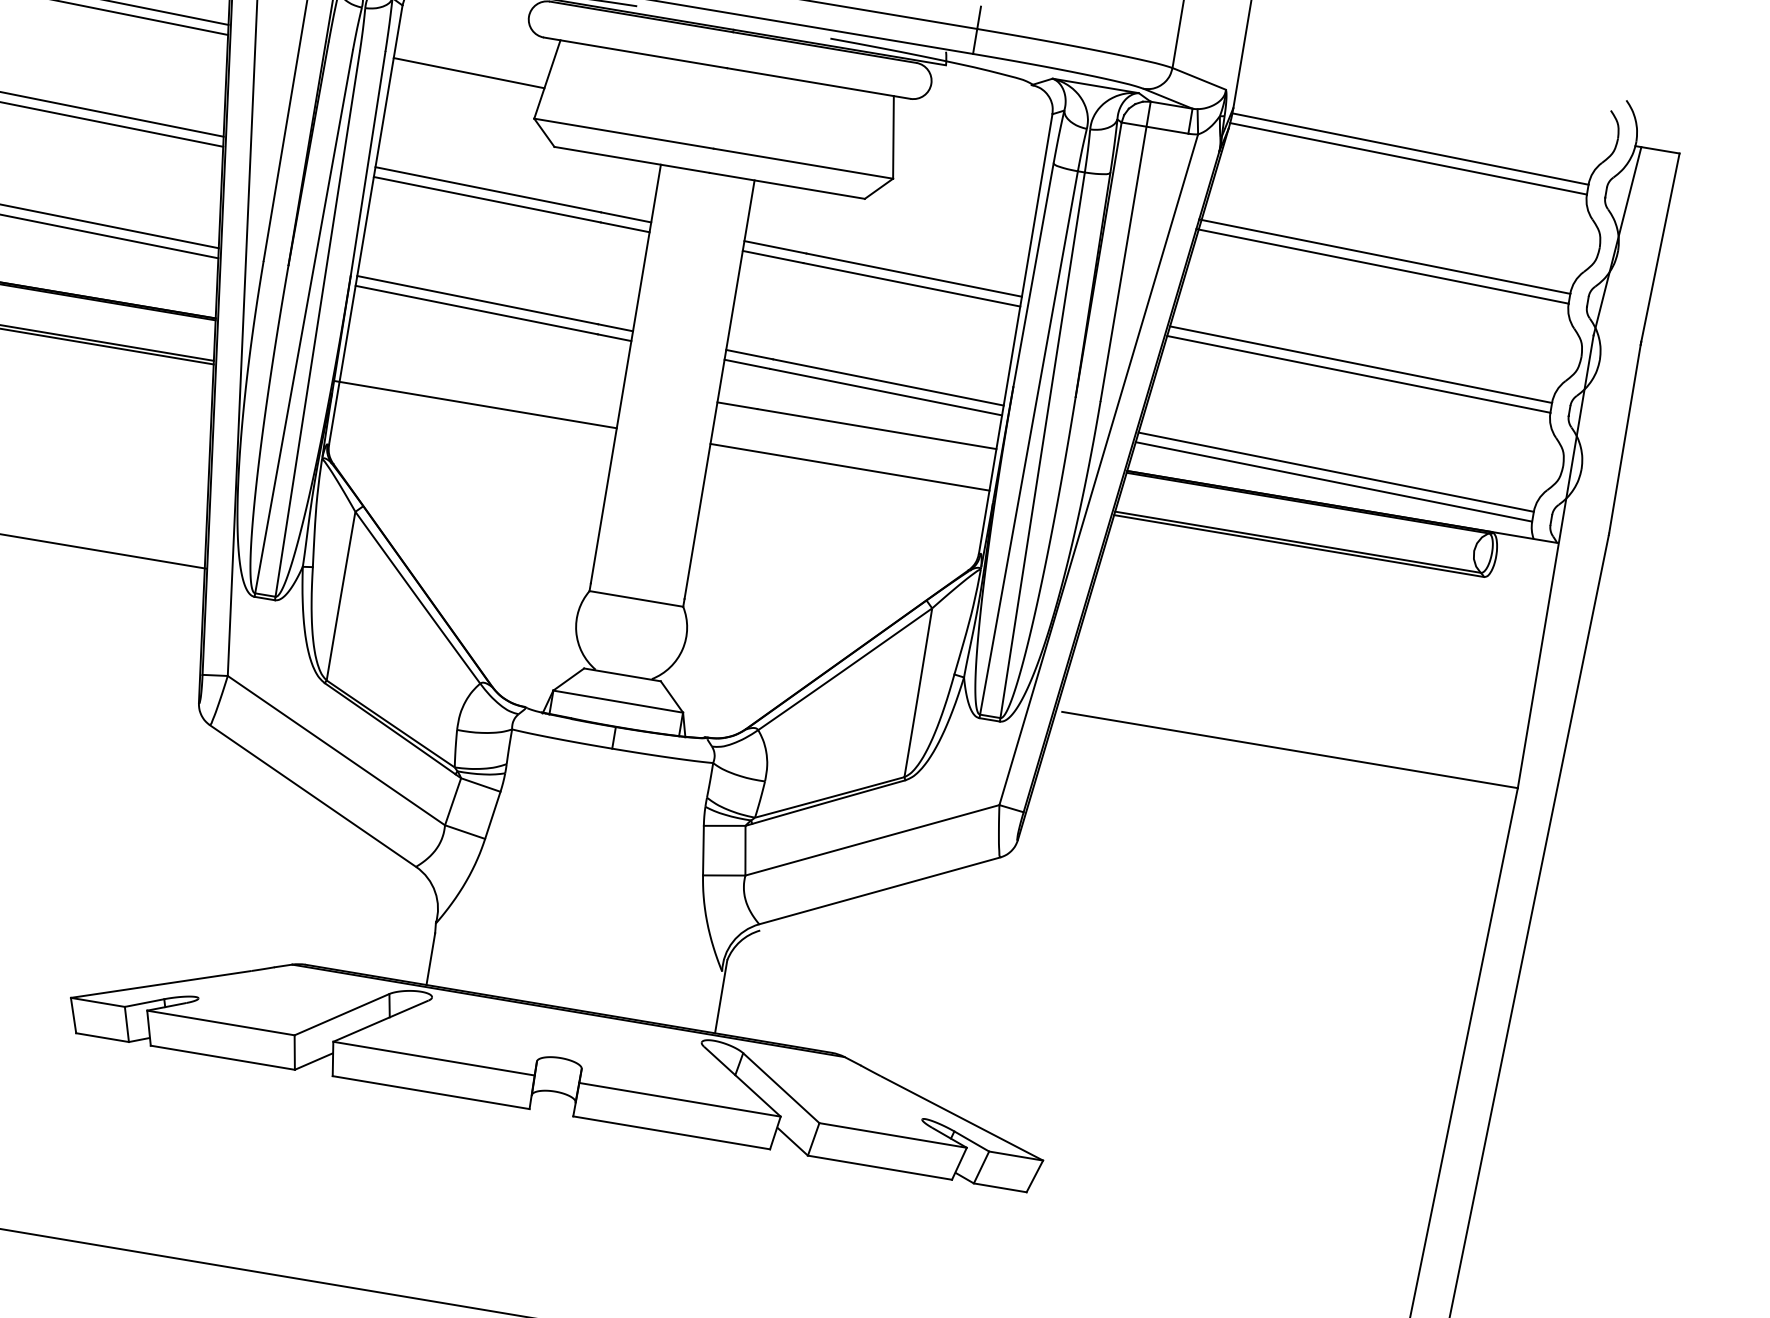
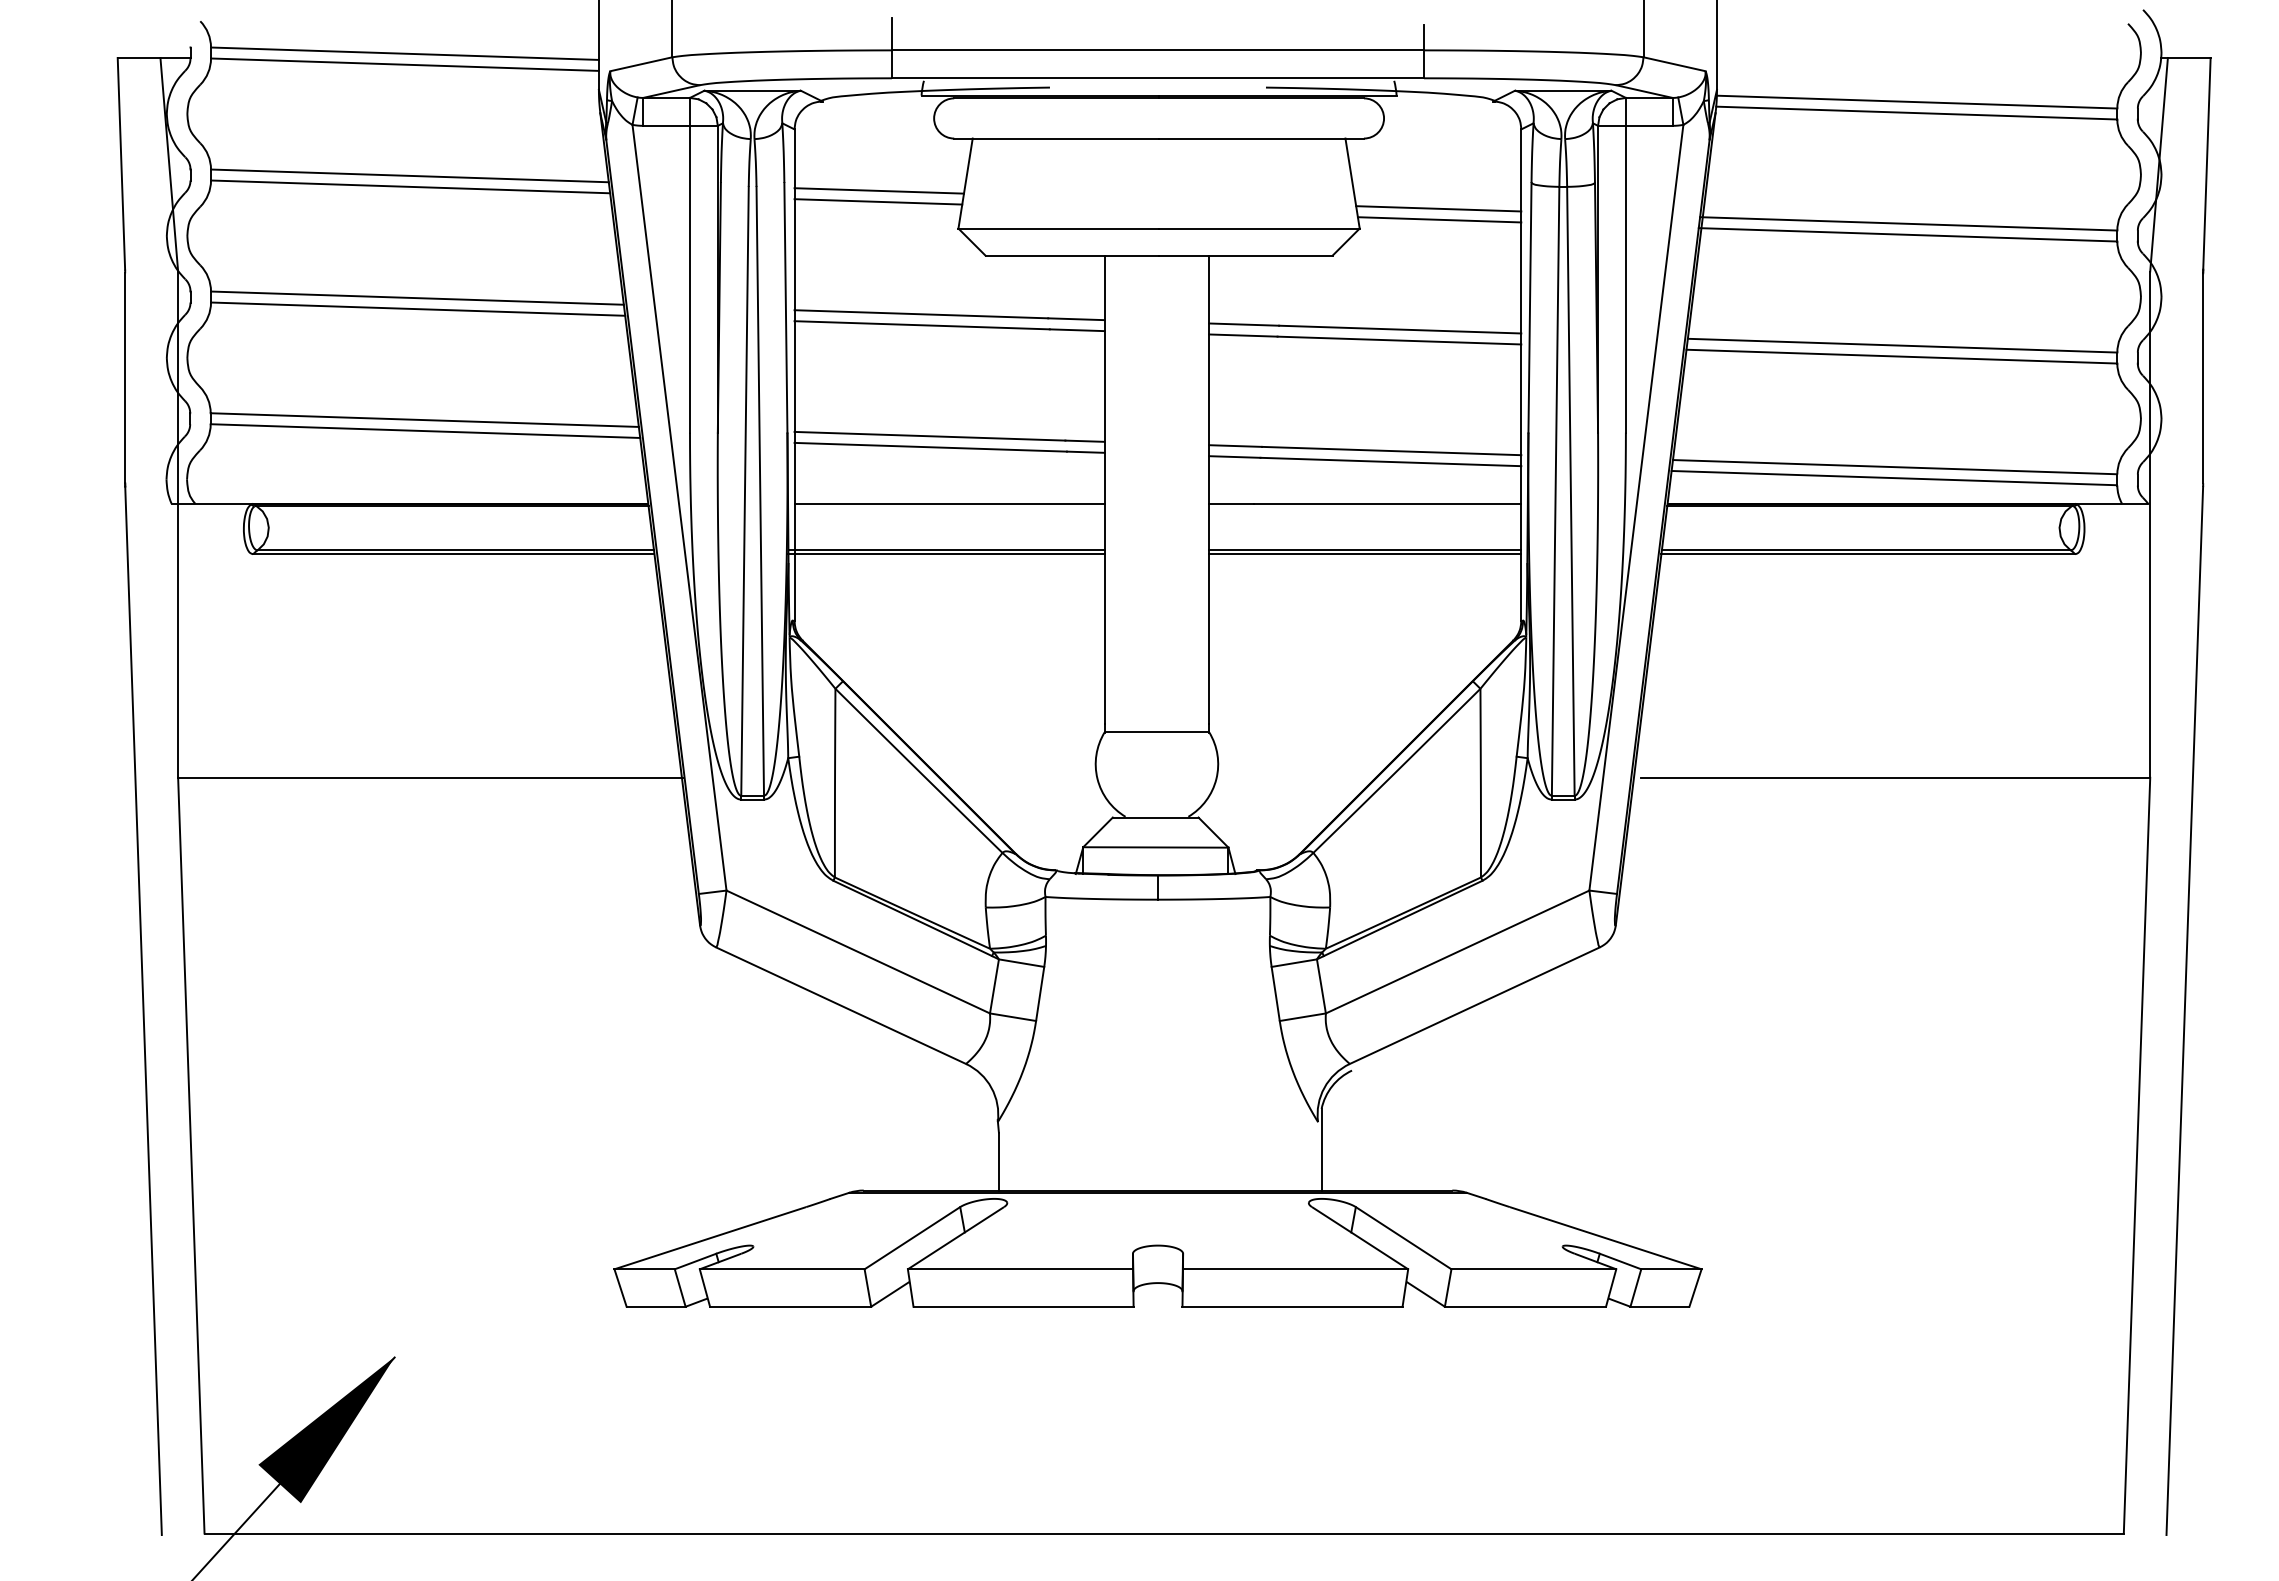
line: (466, 82) -> (878, 201), added
line: (966, 172) -> (1438, 208), added
line: (965, 182) -> (1439, 219), added
line: (485, 363) -> (949, 503), added
line: (473, 408) -> (945, 554), added
line: (849, 471) -> (1365, 554), added

